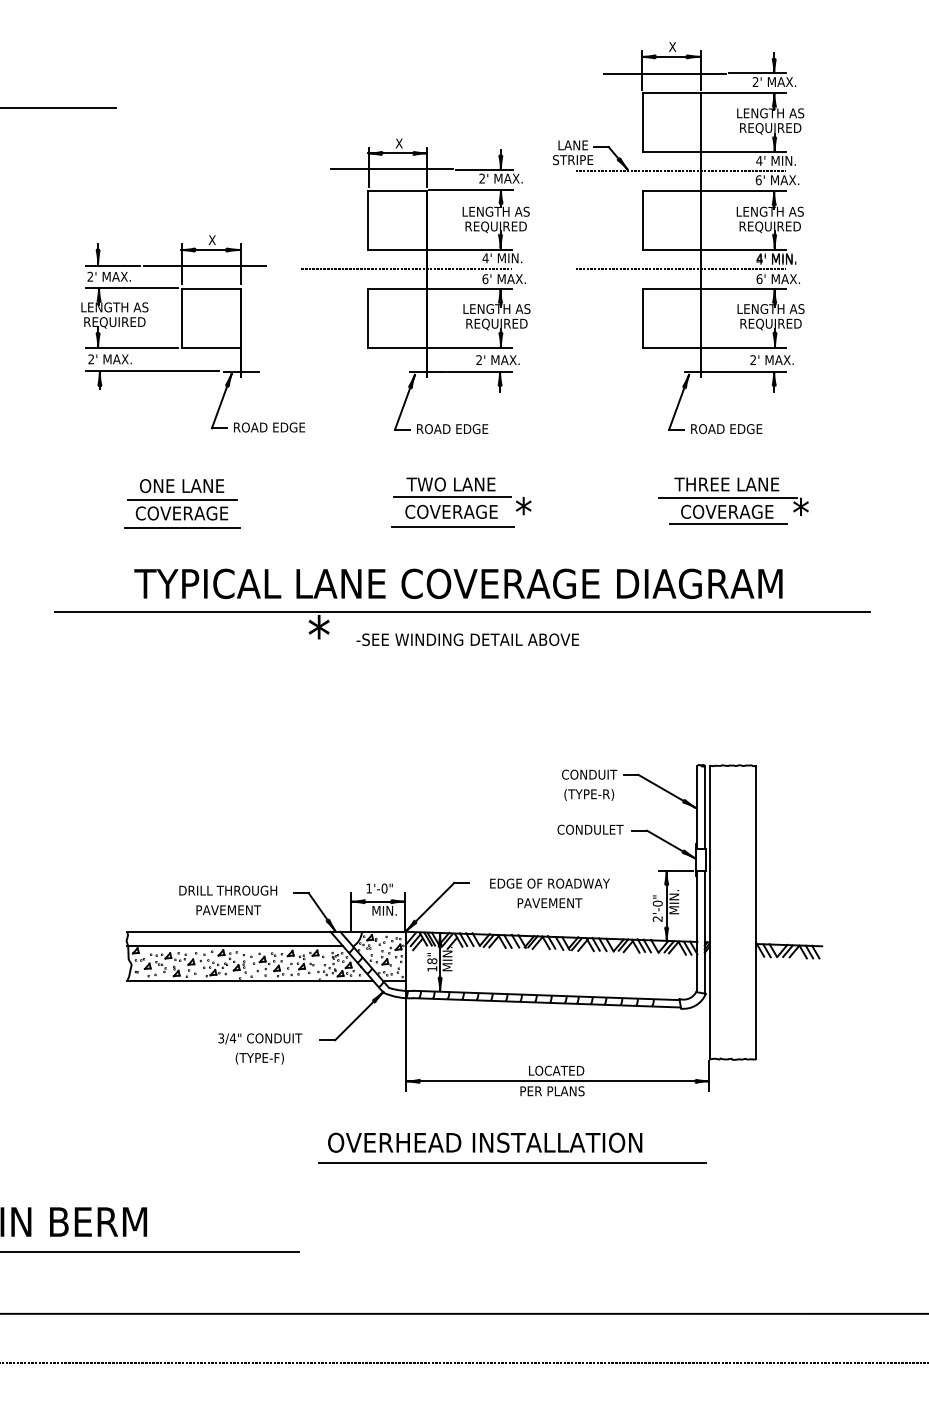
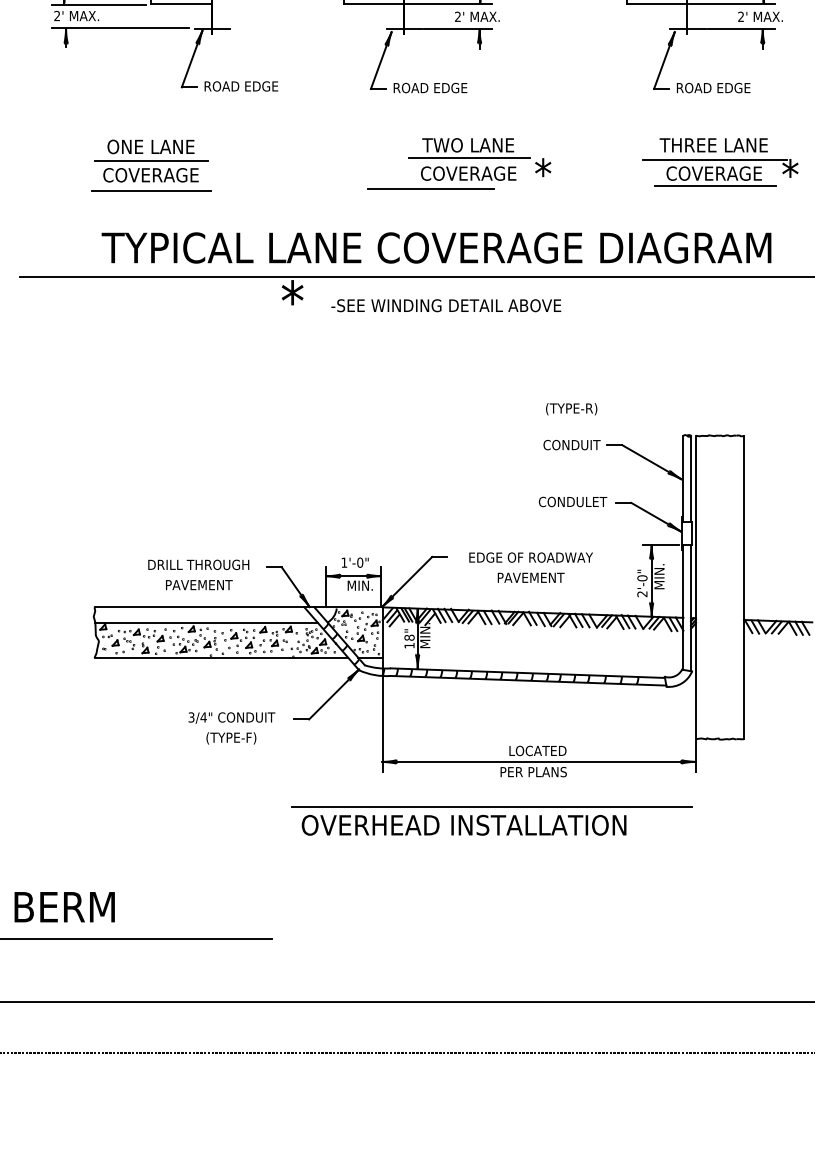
part: (462, 497) -> (479, 158), moved
text: (588, 794) -> (570, 408), moved
line: (512, 1162) -> (492, 806), moved

